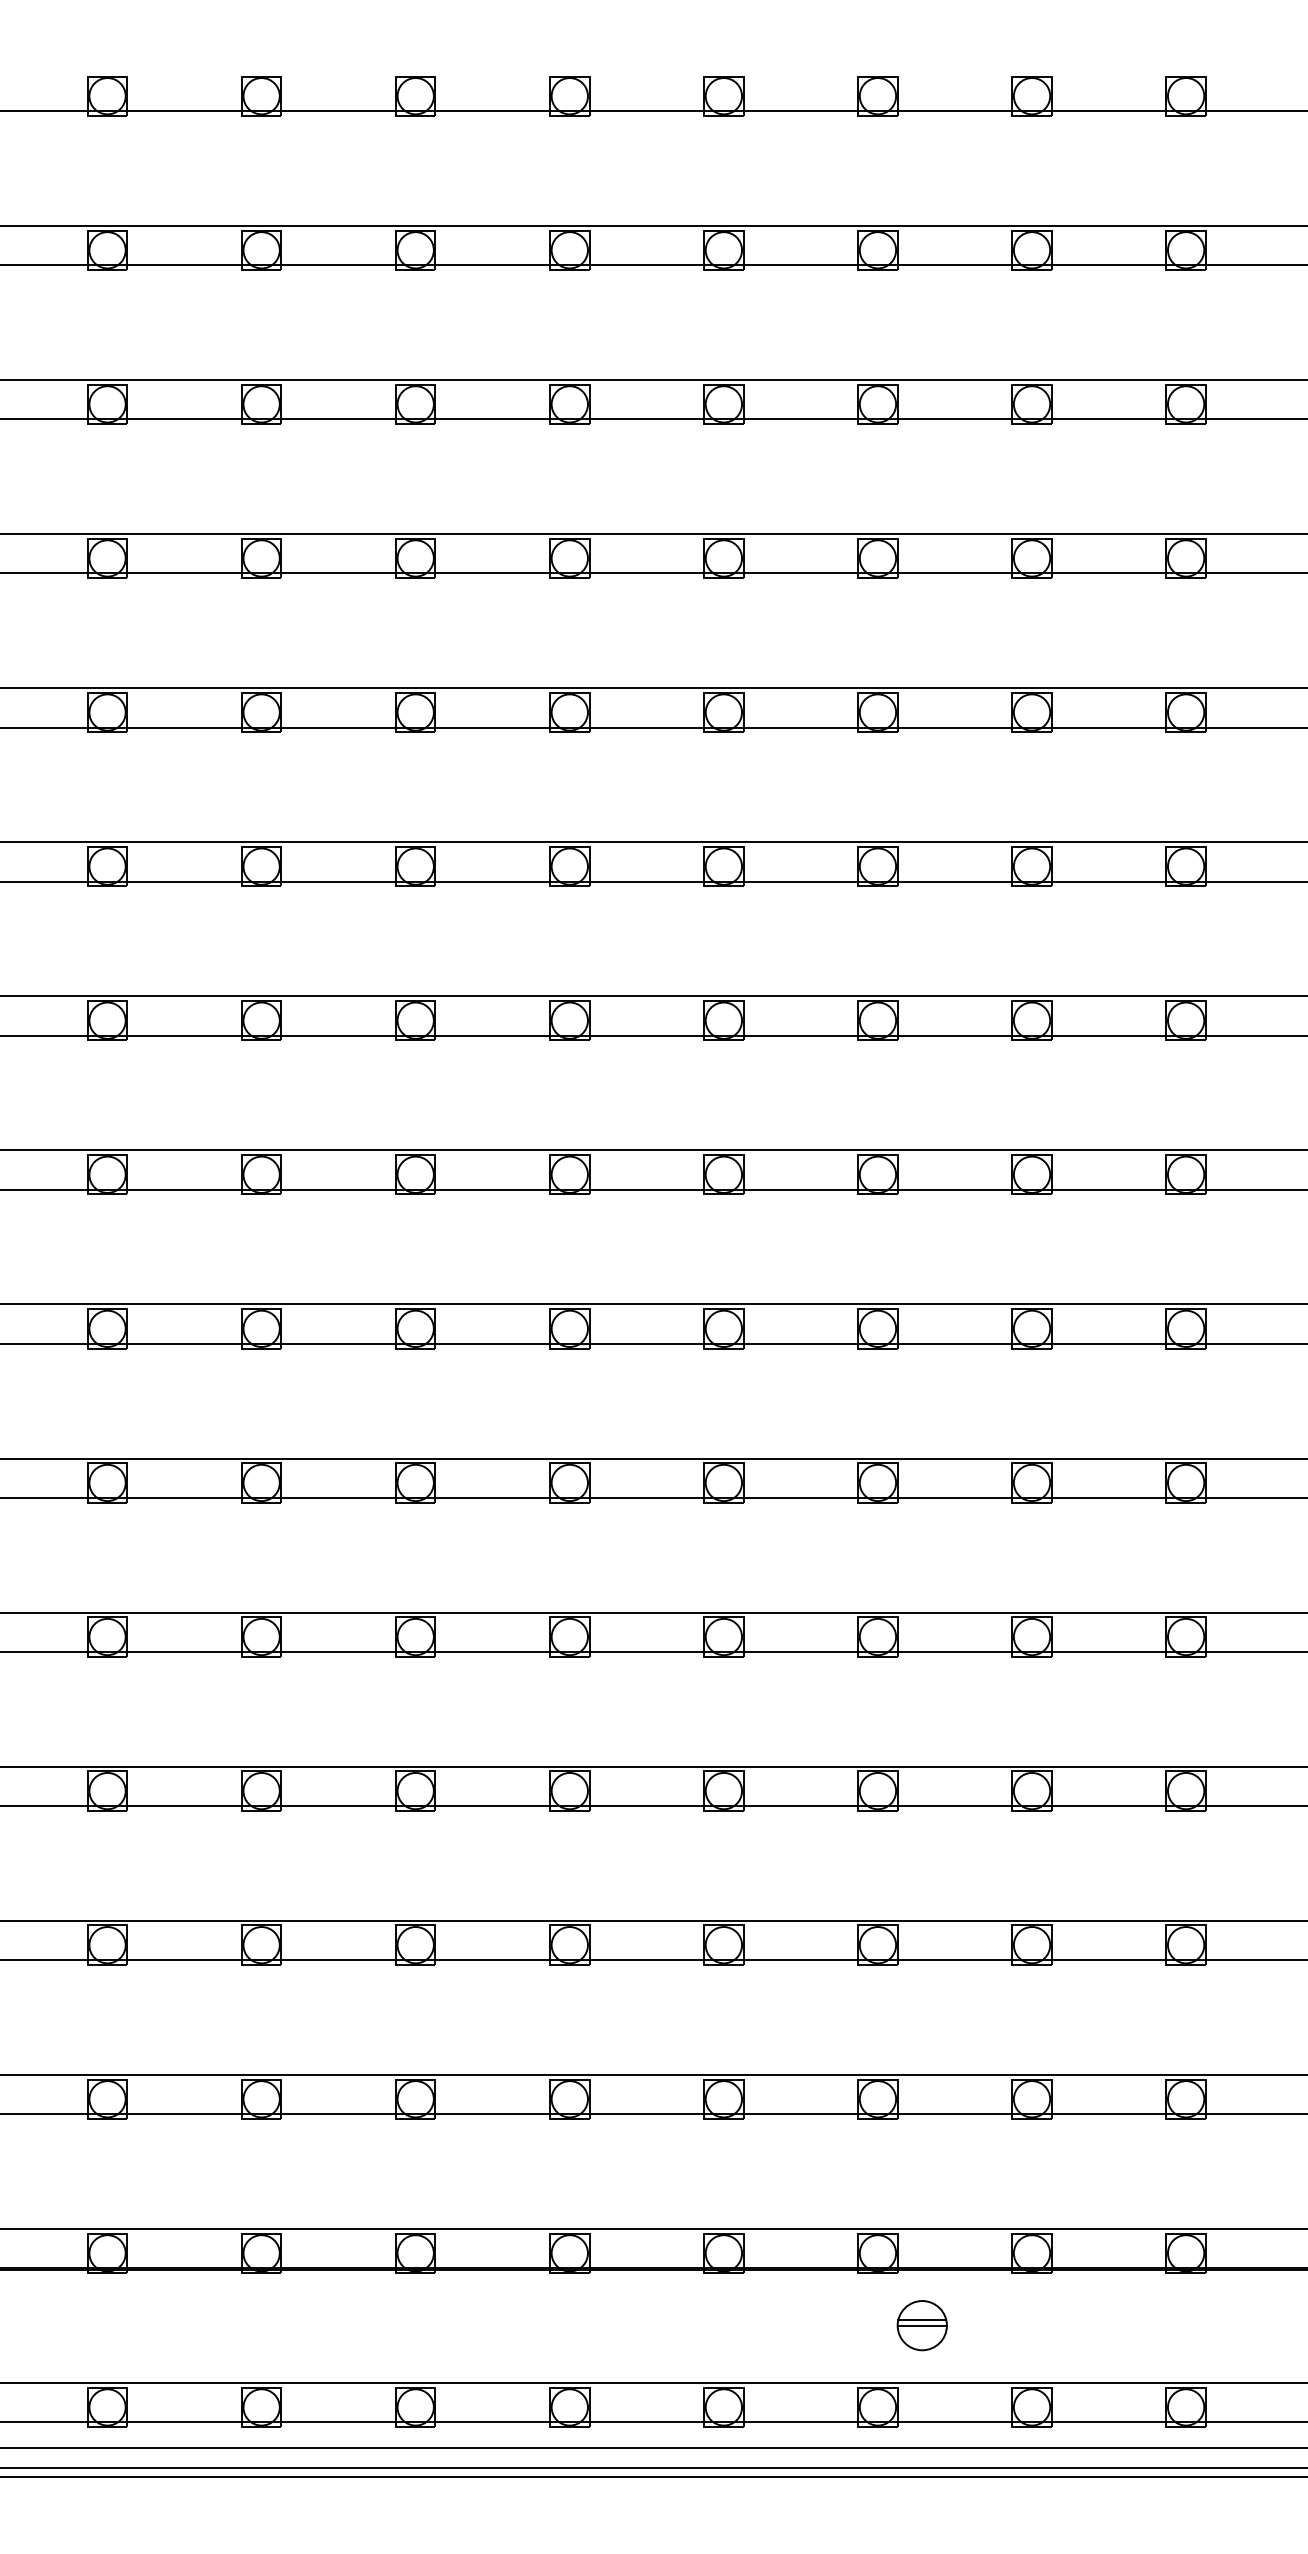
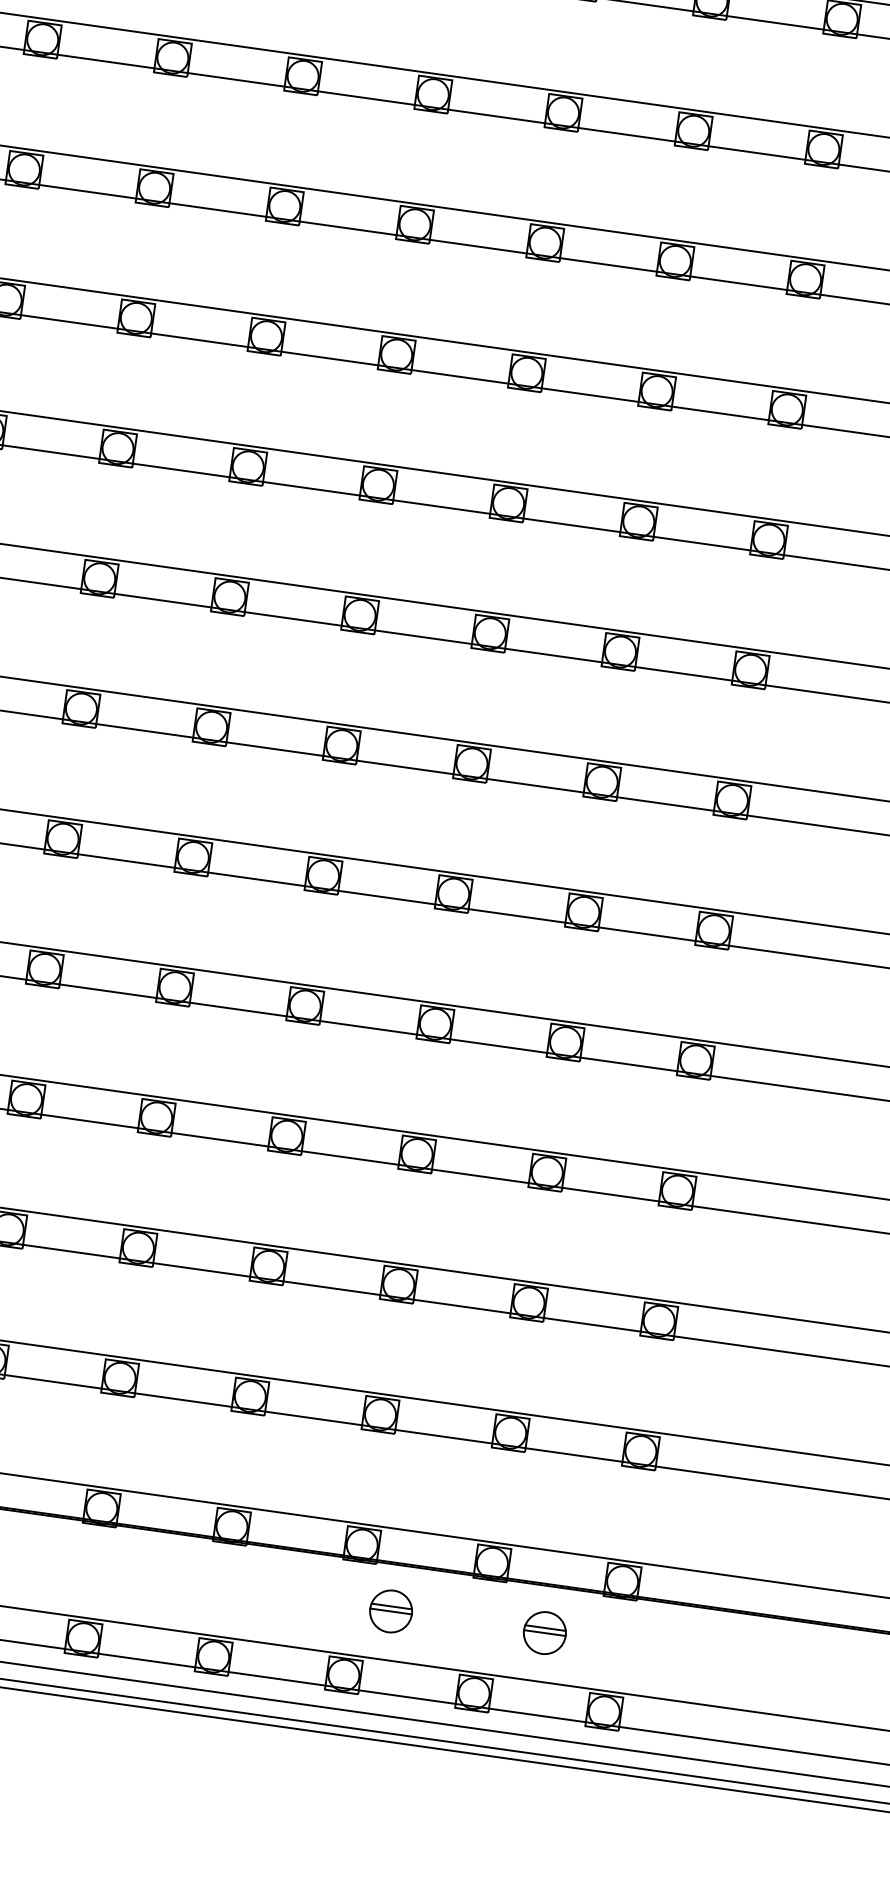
part: (1103, 2325) -> (544, 1632), added

